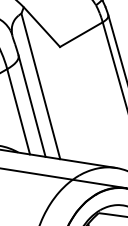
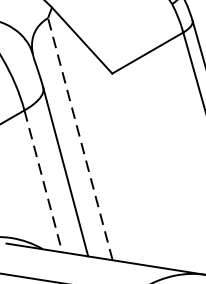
line: (40, 85) -> (79, 137), solid -> dashed
line: (18, 112) -> (43, 182), solid -> dashed

